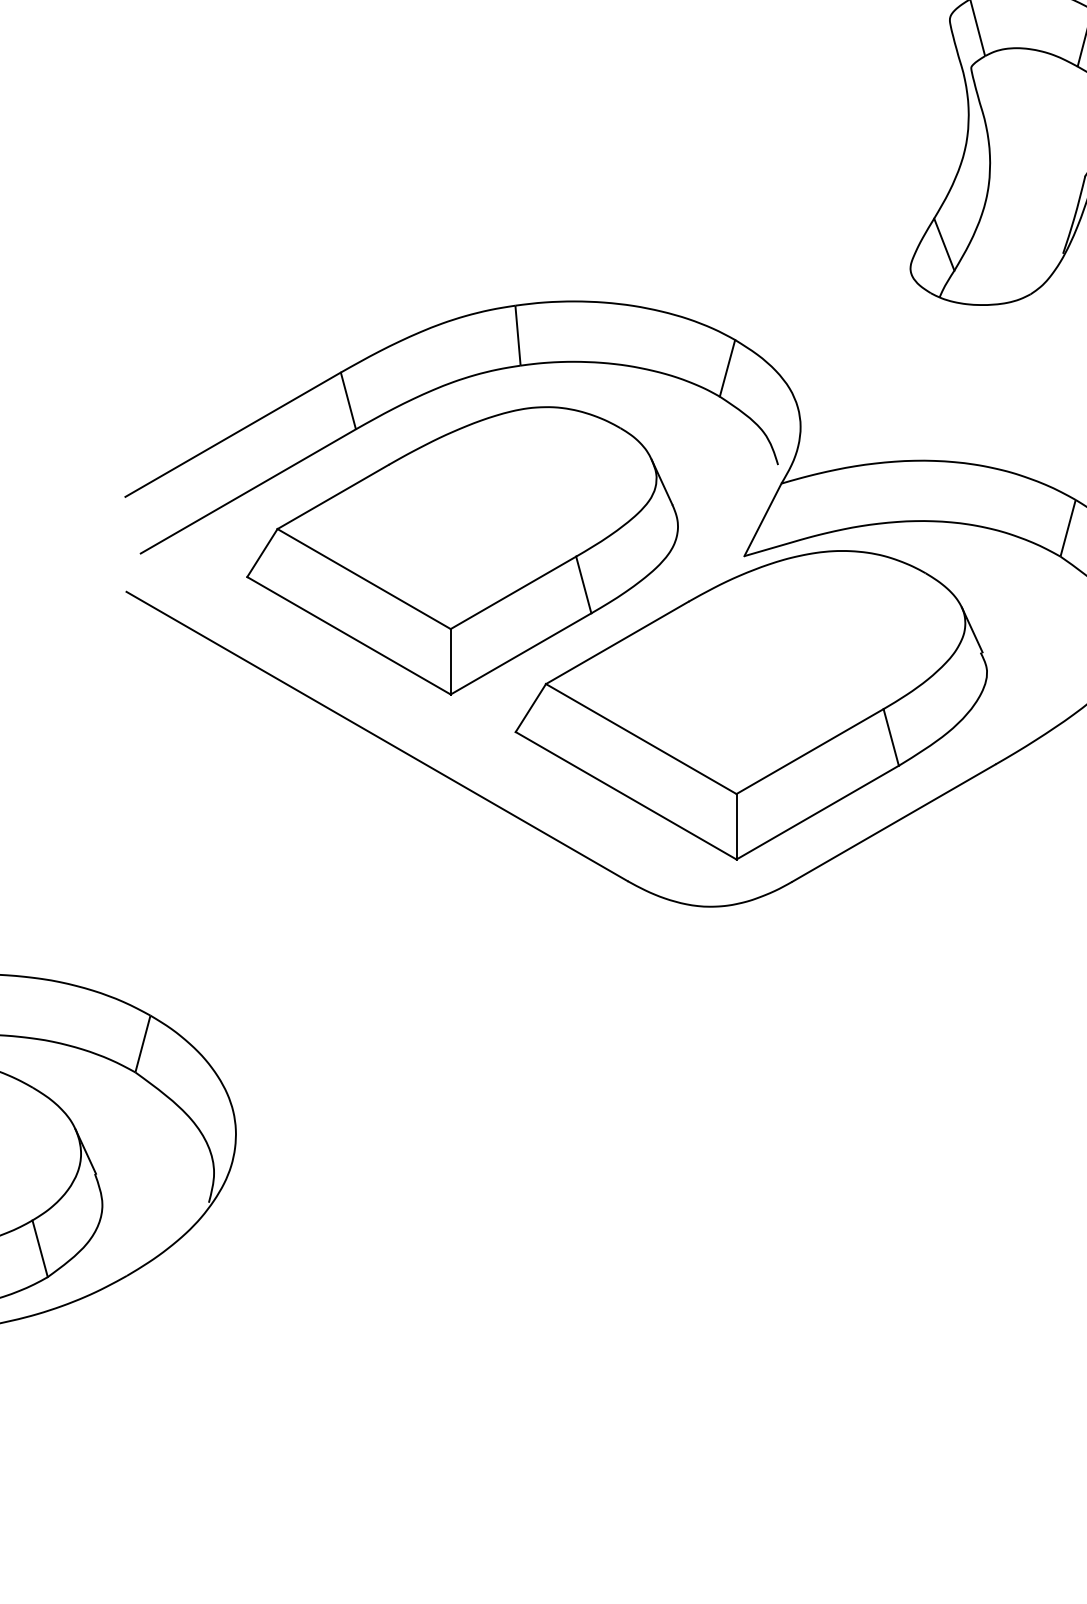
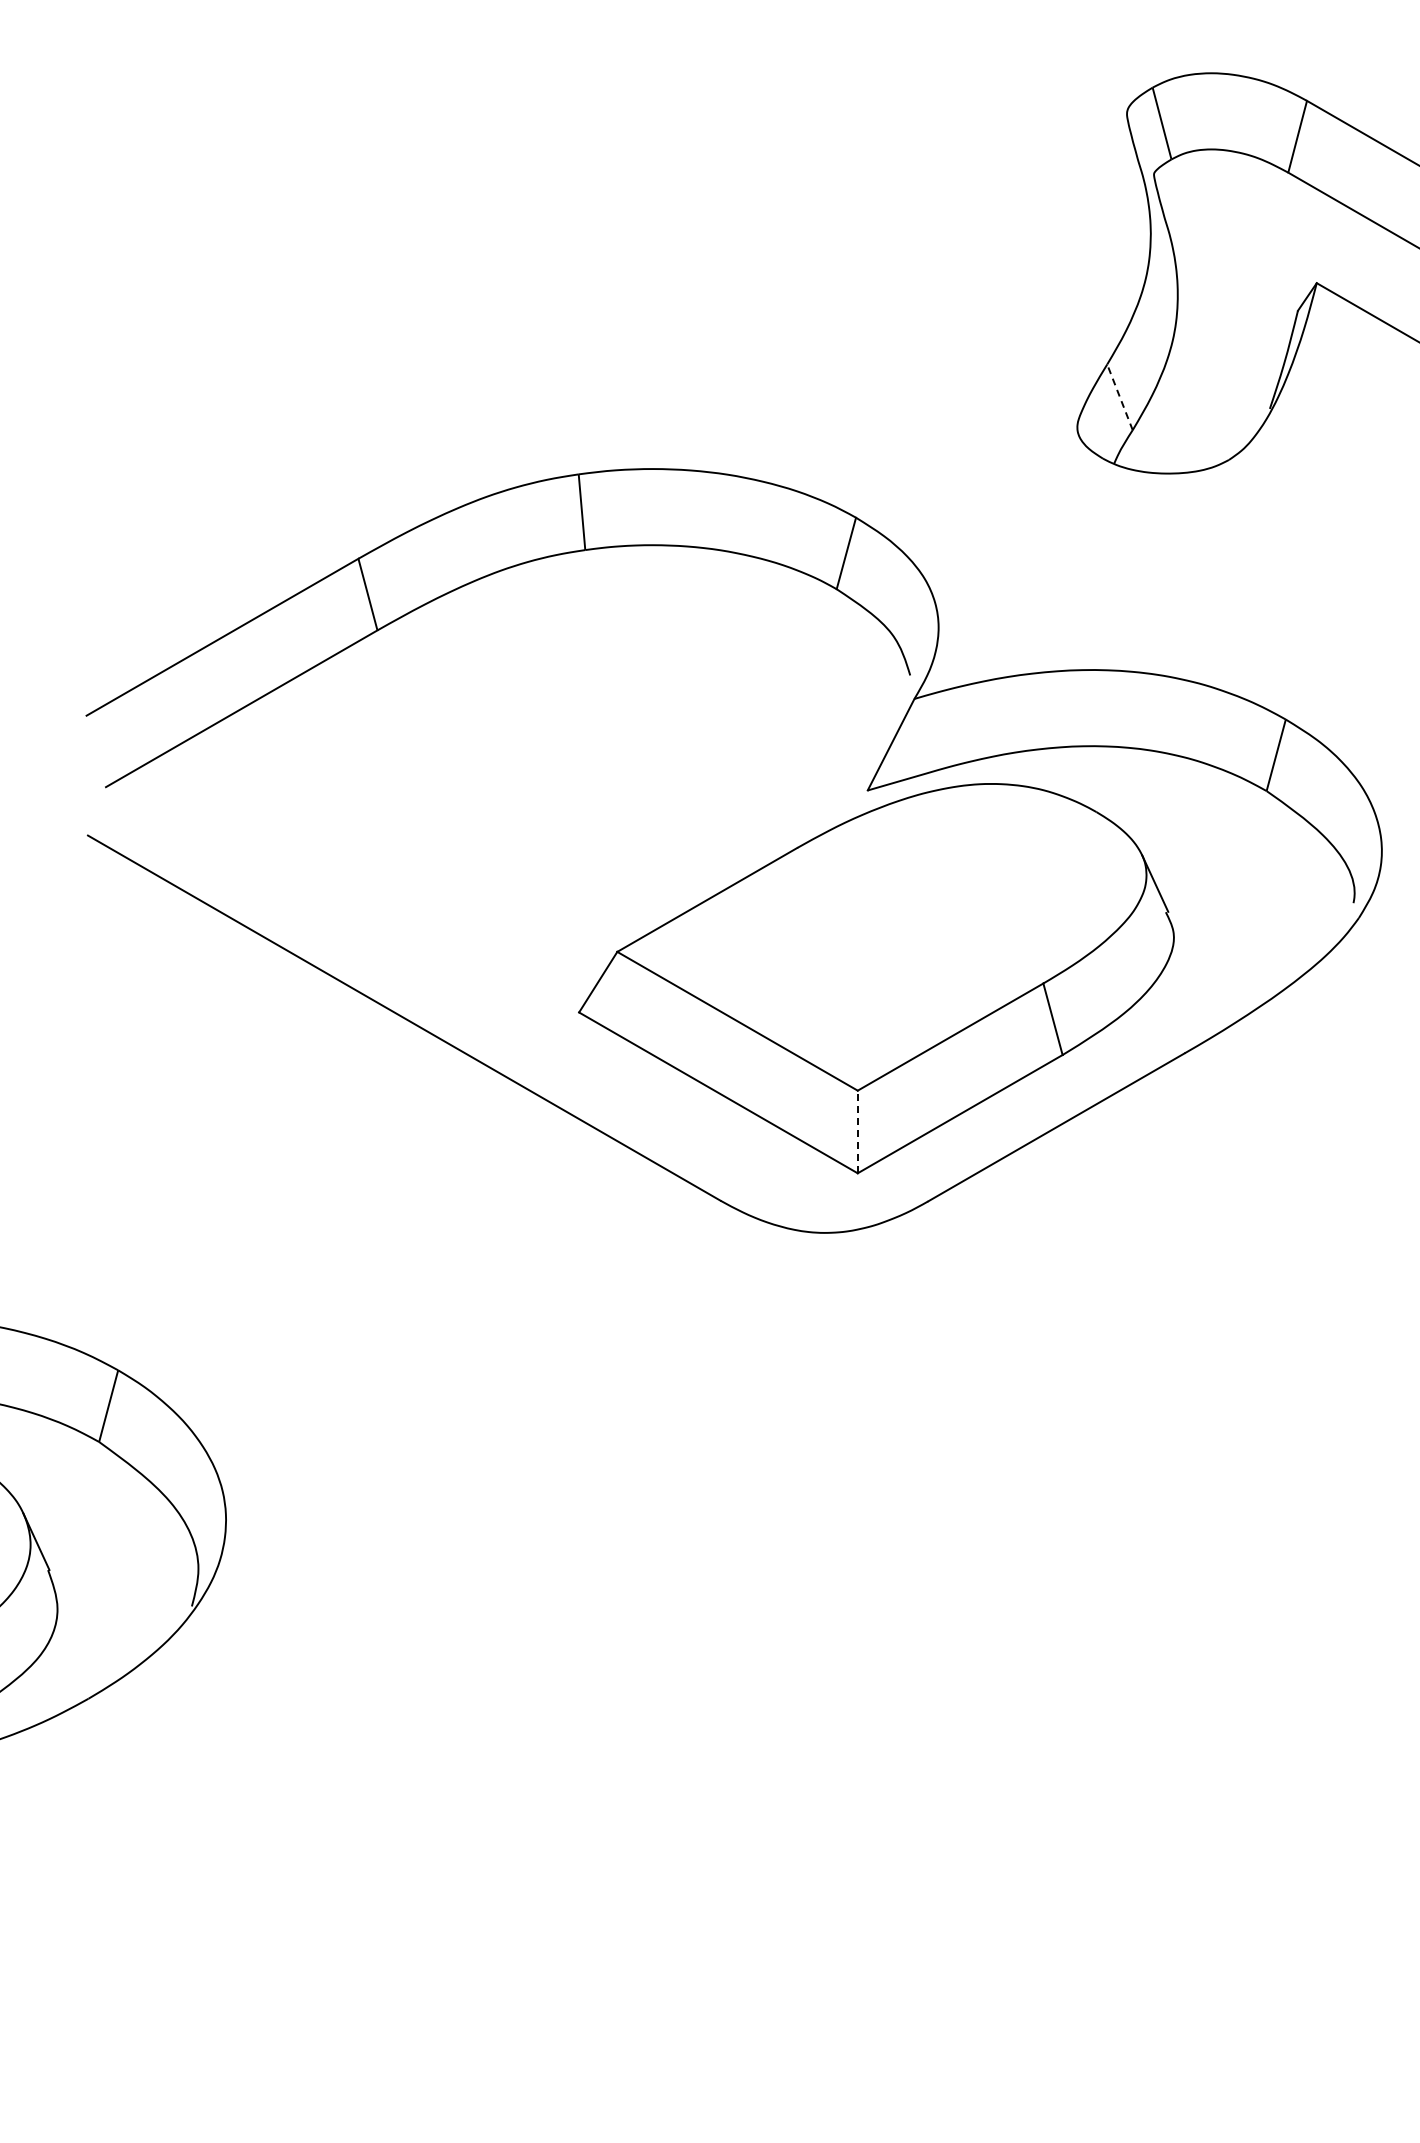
line: (943, 243) -> (1119, 396), solid -> dashed
part: (462, 550) -> (511, 783), removed
line: (736, 826) -> (857, 1131), solid -> dashed

